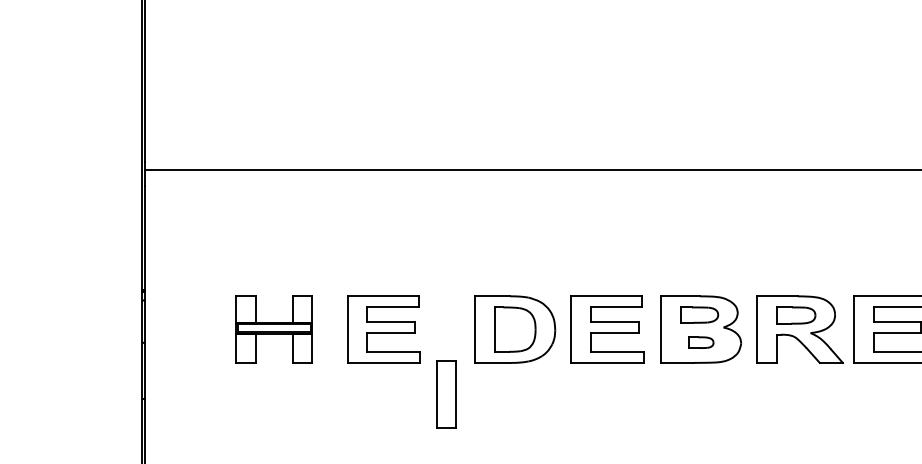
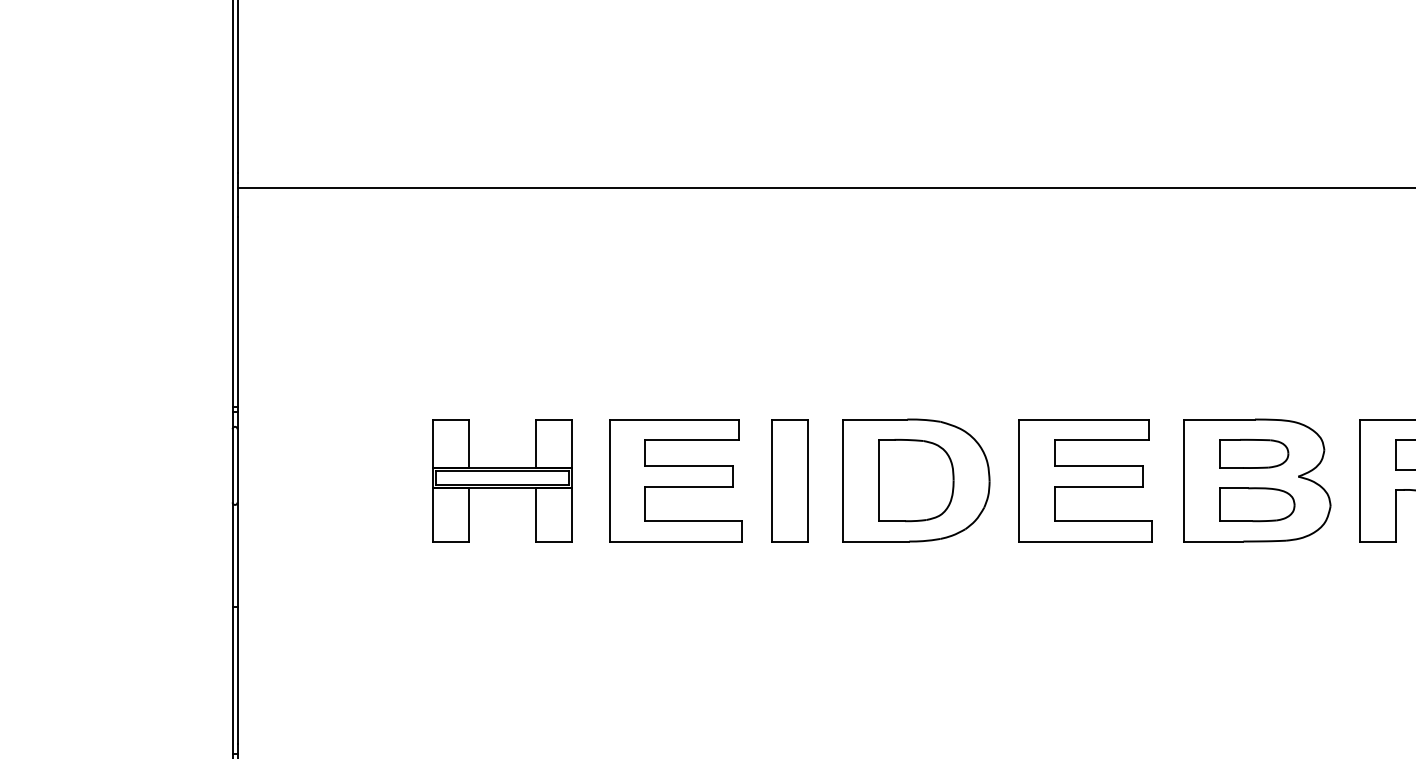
part: (273, 329) -> (500, 480), moved
part: (701, 342) -> (1257, 504), size x1.67
part: (446, 394) -> (790, 480), moved

